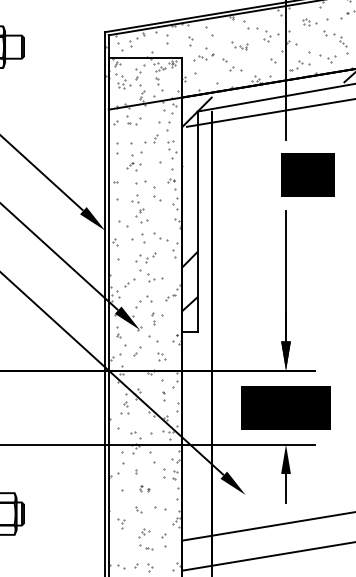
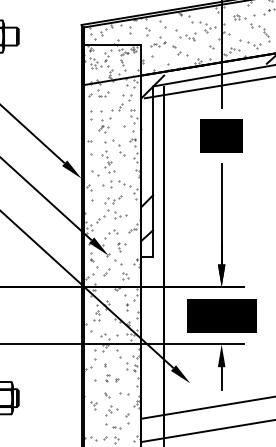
part: (239, 45) -> (185, 35), size x1.67
text: (307, 174) -> (221, 135), moved
part: (145, 488) -> (112, 378), size x1.67
part: (146, 538) -> (113, 417), size x1.43

